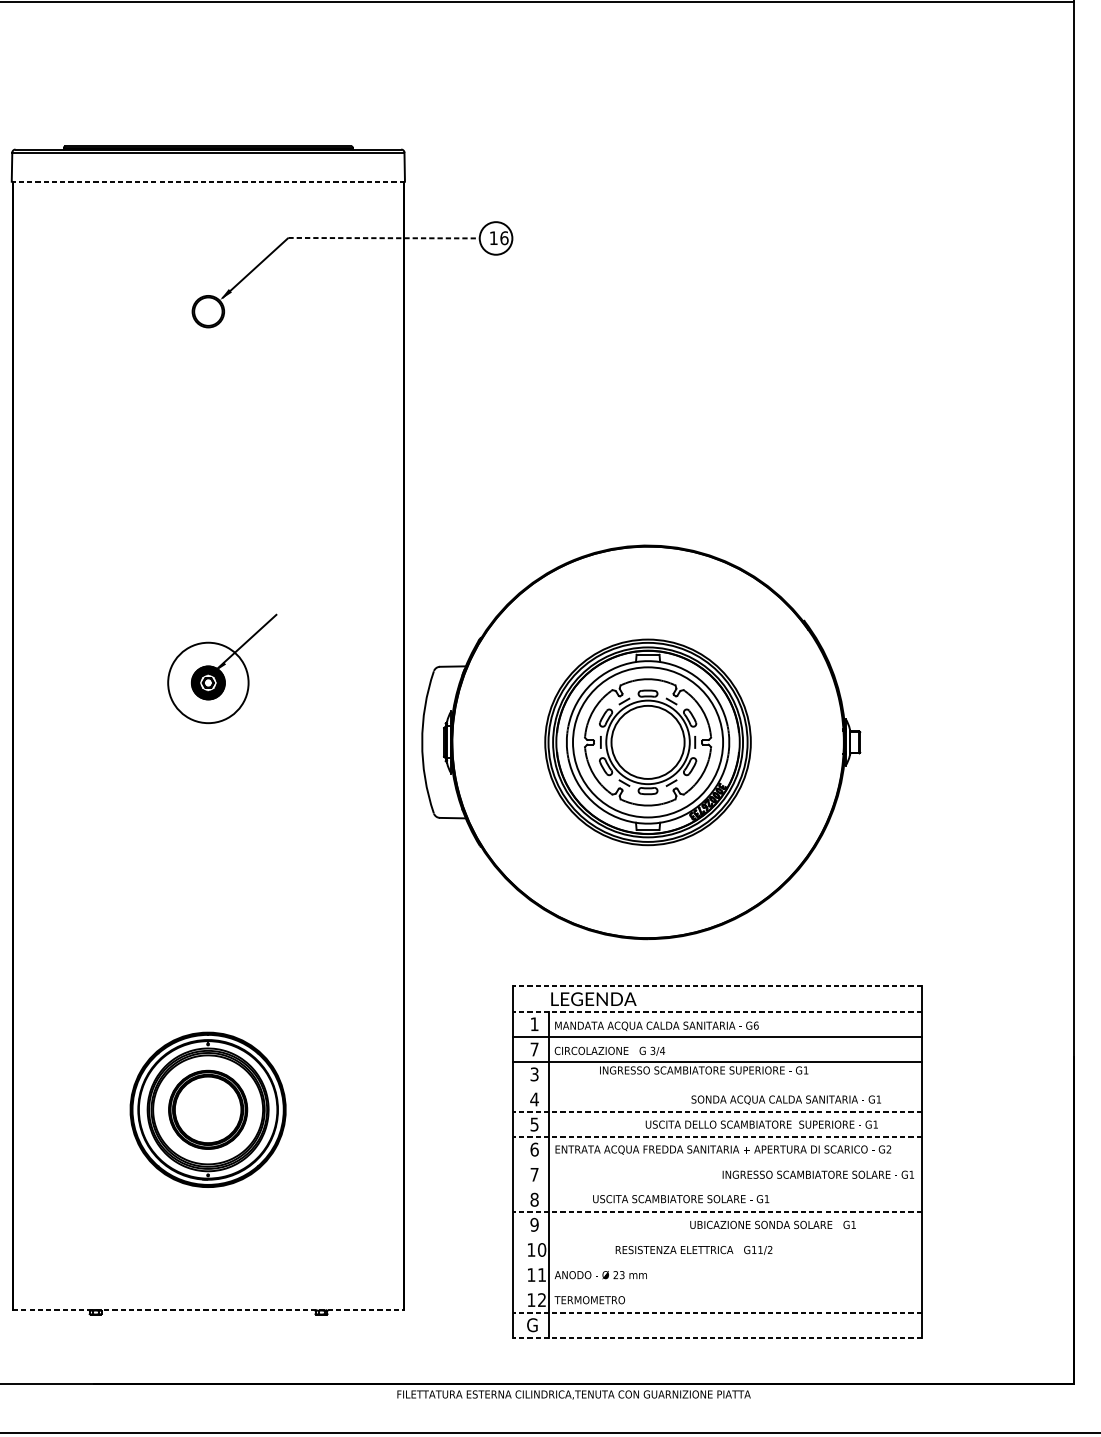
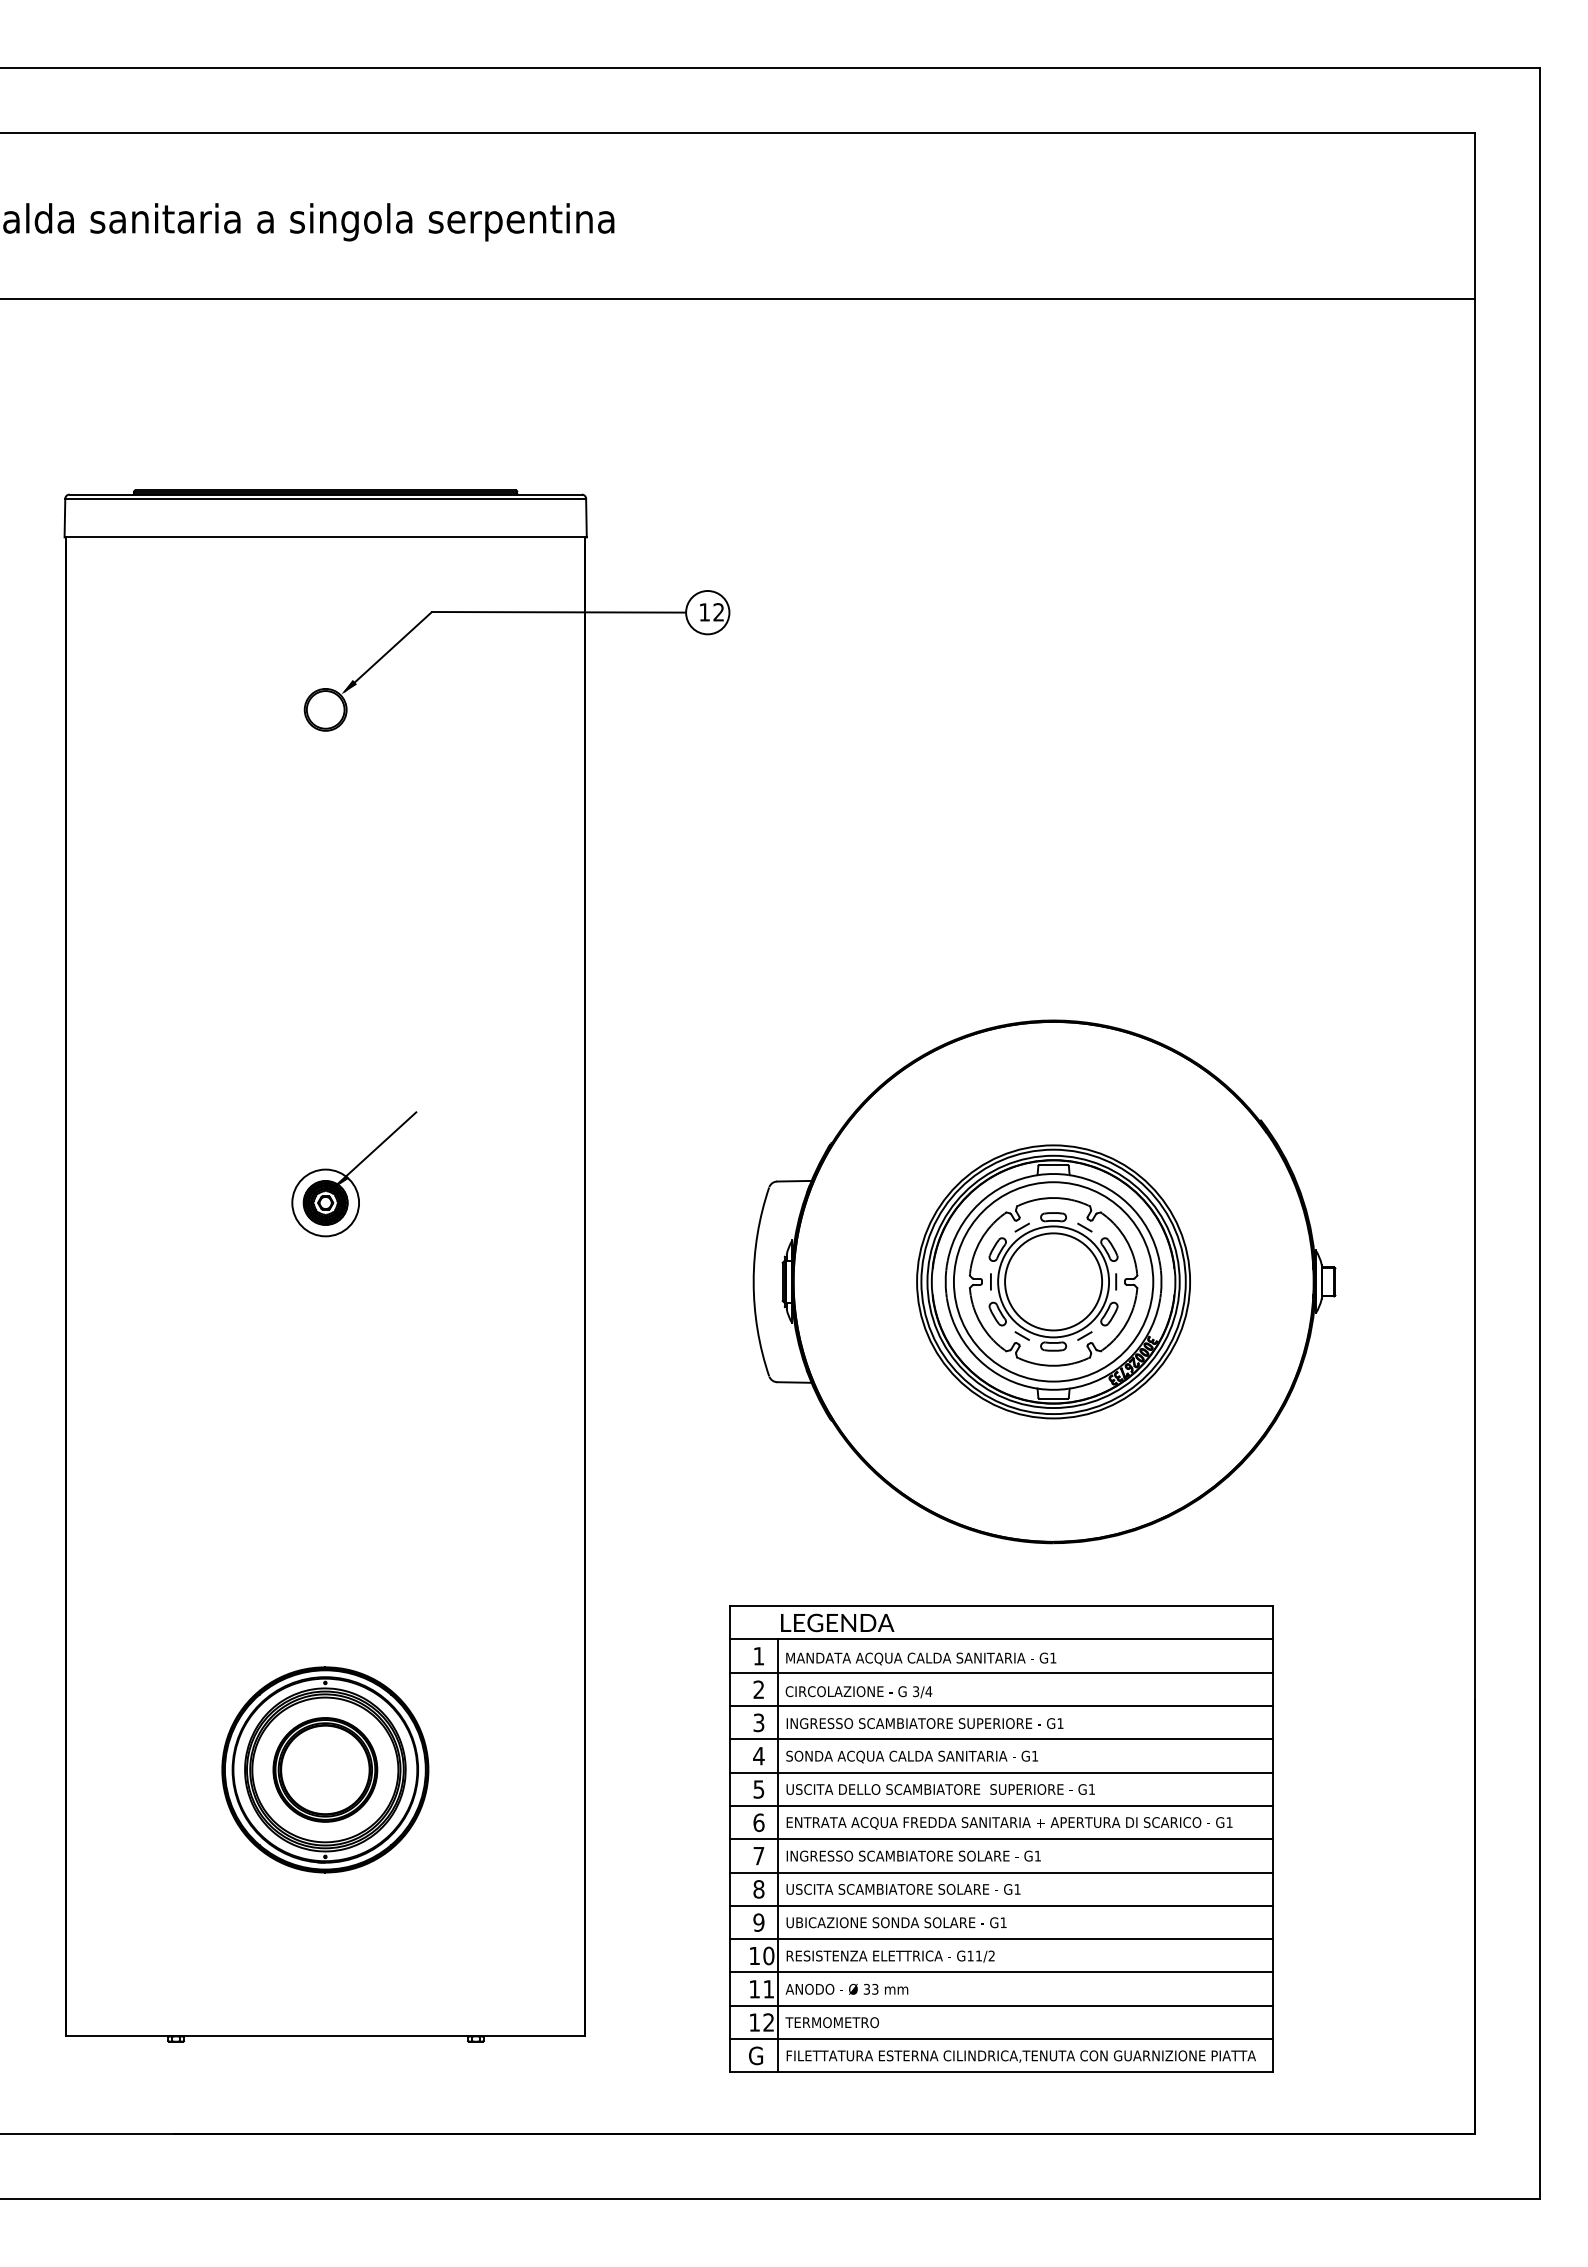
line: (208, 181) -> (325, 537), dashed -> solid
line: (383, 238) -> (558, 612), dashed -> solid
text: (504, 238) -> (718, 612), 16 -> 12
circle: (208, 682) -> (325, 1202), size x0.62
part: (641, 742) -> (1044, 1281), moved
line: (717, 986) -> (1001, 1605), dashed -> solid
line: (717, 1011) -> (1001, 1639), dashed -> solid
text: (756, 1025) -> (1053, 1657), G6 -> G1
text: (534, 1049) -> (758, 1689), 7 -> 2
text: (703, 1070) -> (924, 1723), moved
line: (717, 1086) -> (1001, 1739), added
text: (785, 1099) -> (911, 1756), moved
line: (717, 1111) -> (1001, 1772), dashed -> solid
text: (761, 1124) -> (940, 1789), moved
line: (717, 1136) -> (1001, 1805), dashed -> solid
text: (888, 1149) -> (1229, 1822), G2 -> G1
line: (717, 1162) -> (1001, 1839), added
text: (818, 1174) -> (913, 1855), moved
line: (717, 1187) -> (1001, 1872), added
text: (681, 1199) -> (903, 1889), moved
line: (717, 1211) -> (1001, 1905), dashed -> solid
text: (772, 1224) -> (896, 1922), moved
line: (717, 1237) -> (1001, 1939), added
text: (693, 1250) -> (890, 1956), moved
line: (717, 1262) -> (1001, 1972), added
text: (615, 1275) -> (866, 1989), 23 -> 33
line: (717, 1287) -> (1001, 2005), added
line: (208, 1310) -> (325, 2036), dashed -> solid
line: (717, 1312) -> (1001, 2039), dashed -> solid
line: (717, 1337) -> (1001, 2072), dashed -> solid
text: (573, 1394) -> (1020, 2056), moved

